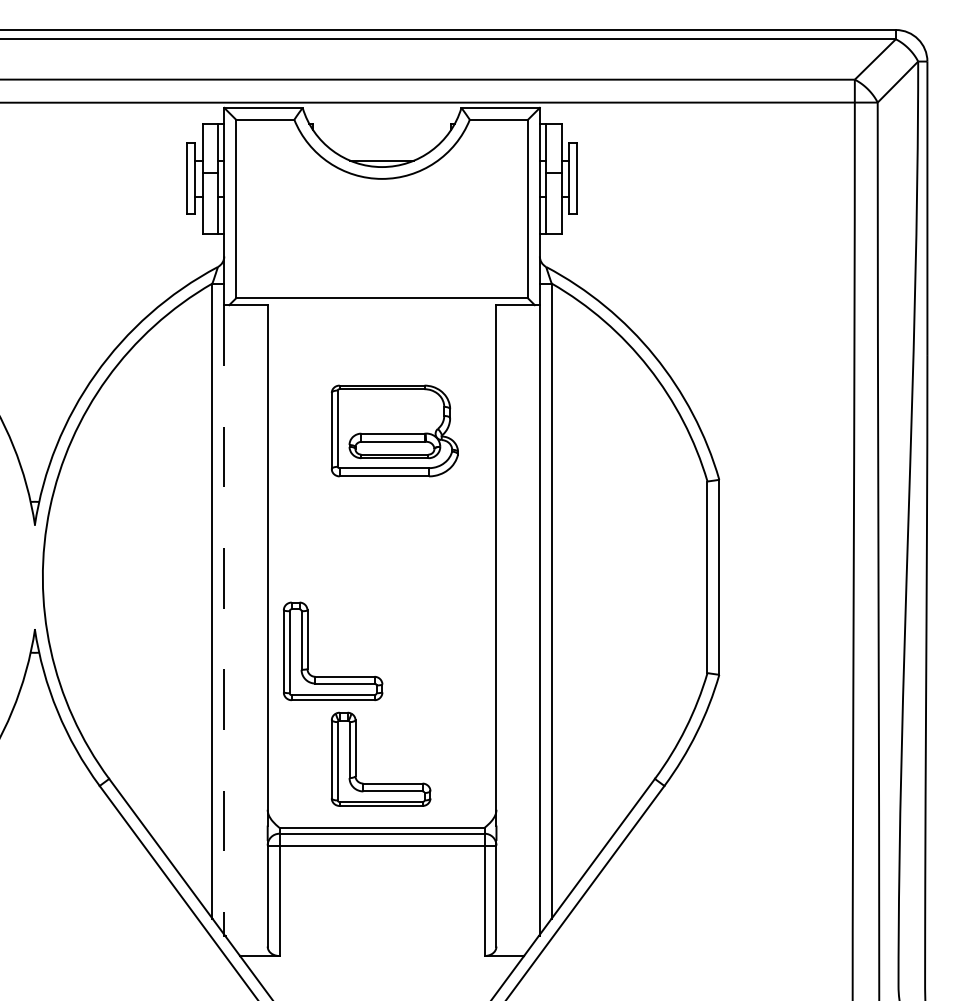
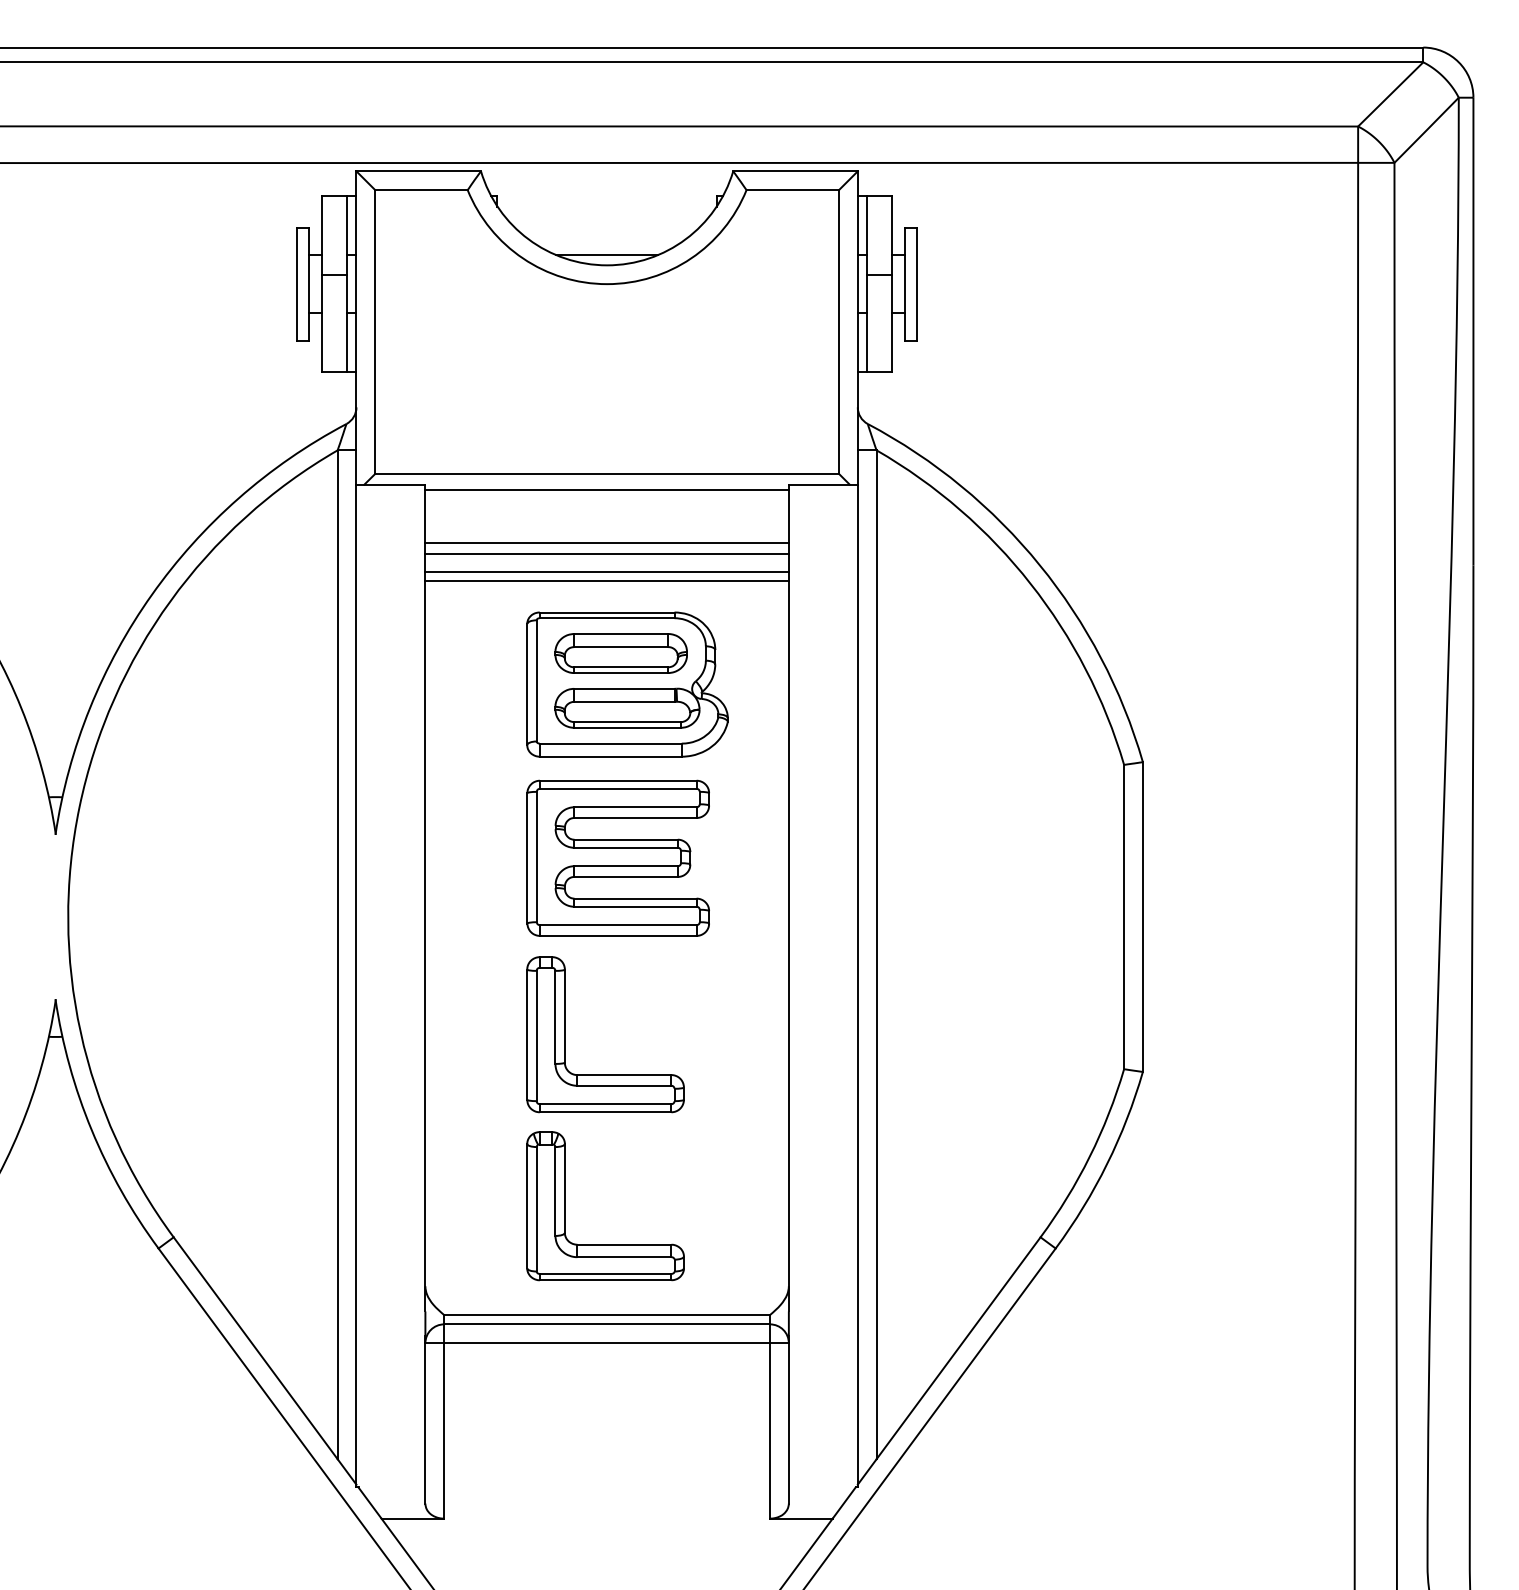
line: (381, 308) -> (606, 489), added
line: (381, 341) -> (606, 542), added
line: (381, 348) -> (606, 553), added
line: (381, 360) -> (606, 572), added
line: (381, 366) -> (606, 582), added
part: (390, 411) -> (620, 653), added
part: (389, 539) -> (618, 856), added
line: (224, 620) -> (356, 985), dashed -> solid
part: (308, 651) -> (566, 1034), moved

